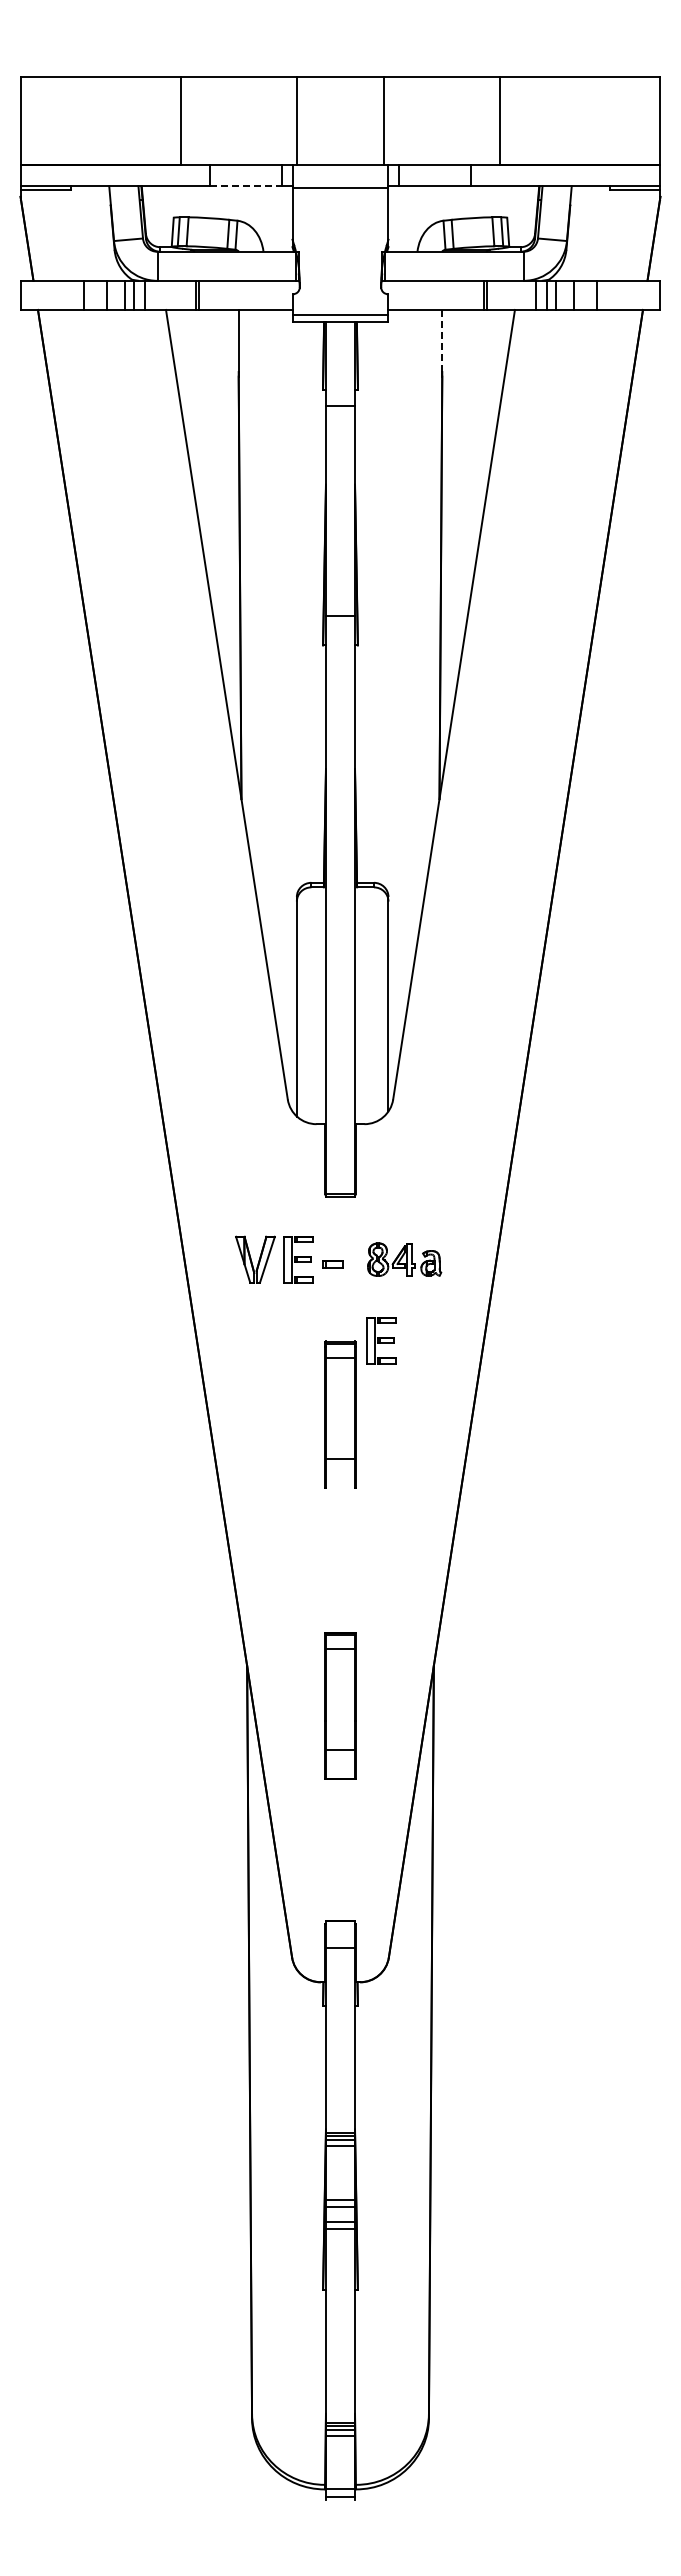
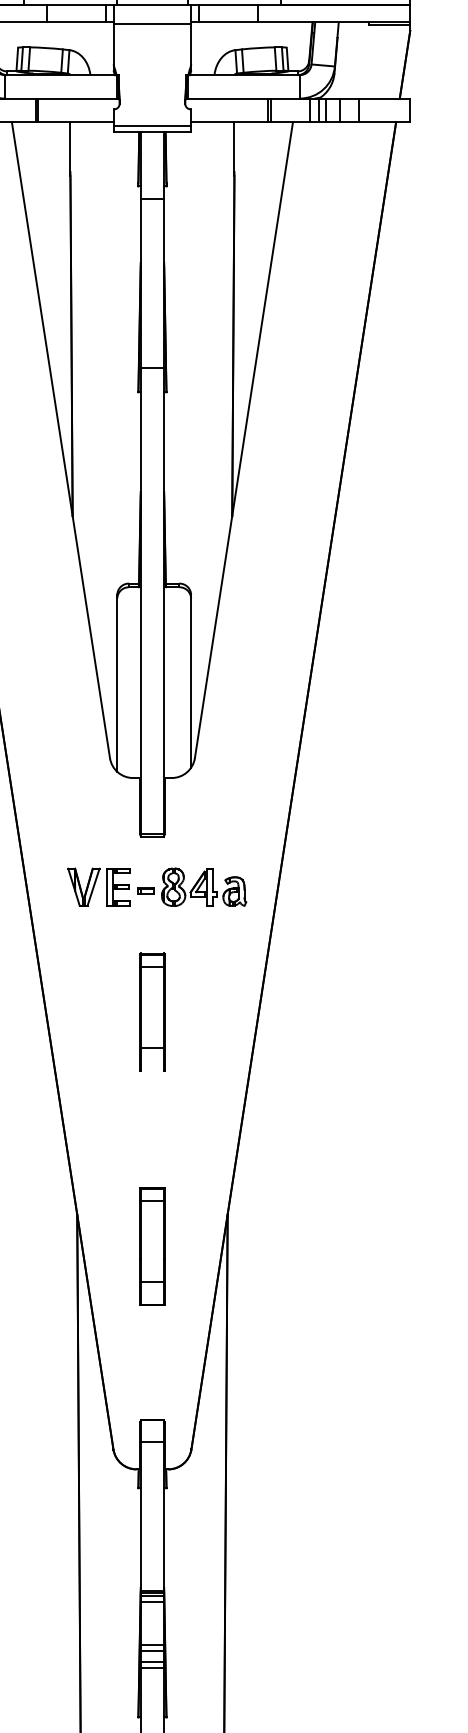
line: (246, 186) -> (76, 22), dashed -> solid
line: (442, 340) -> (234, 146), dashed -> solid
part: (404, 1259) -> (204, 887), size x1.43
part: (381, 1340) -> (185, 952), removed

